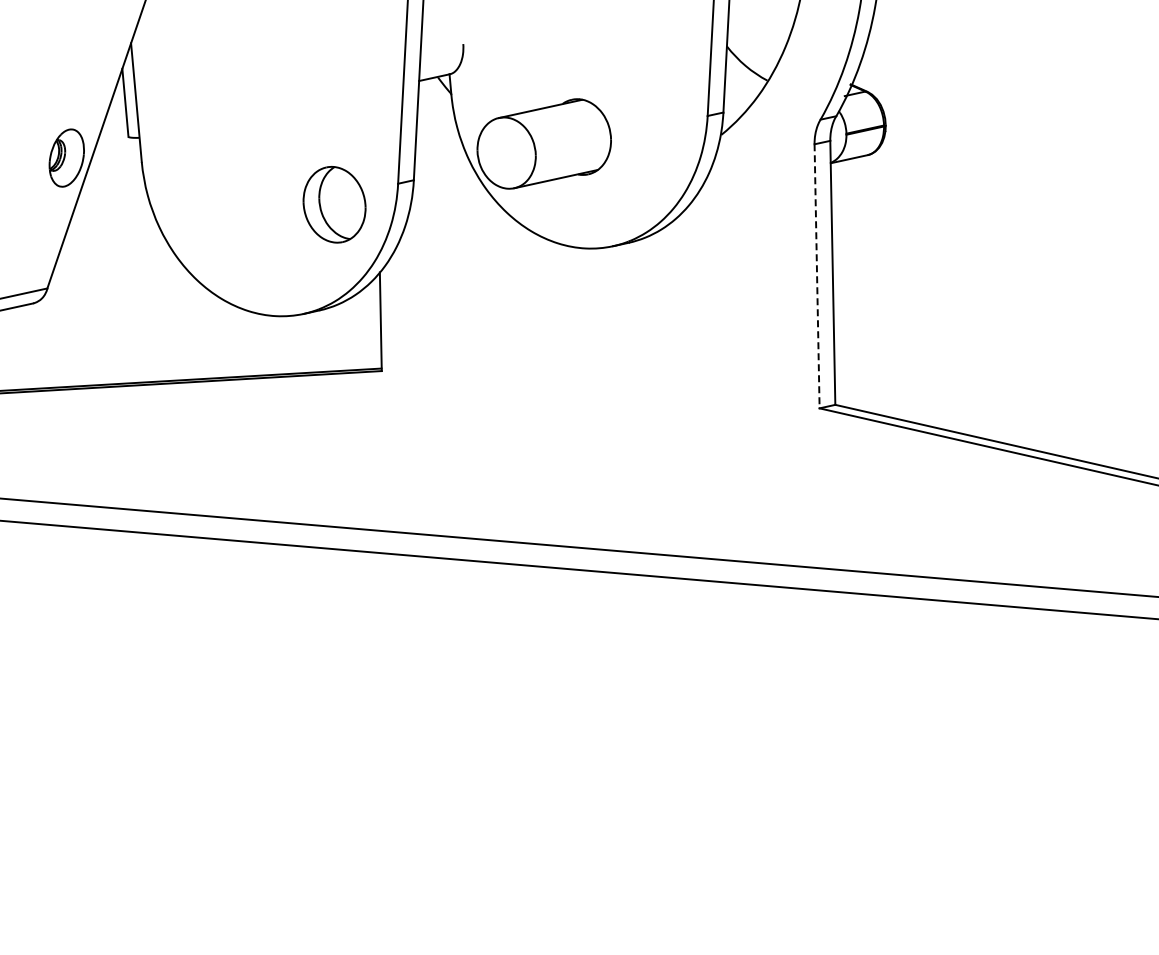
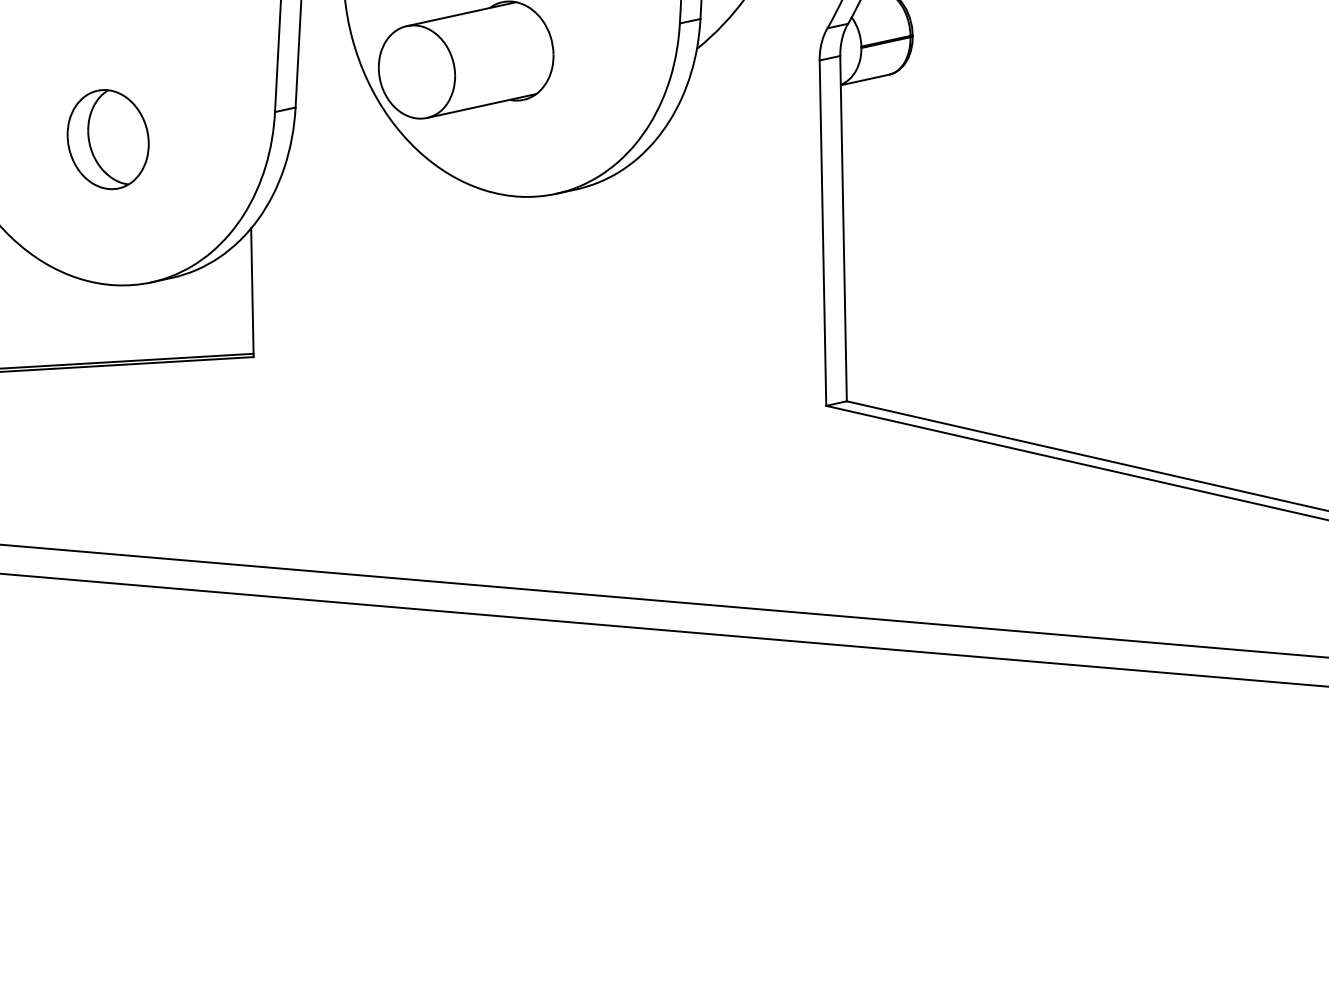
part: (334, 204) -> (108, 139), moved
line: (817, 276) -> (823, 233), dashed -> solid

